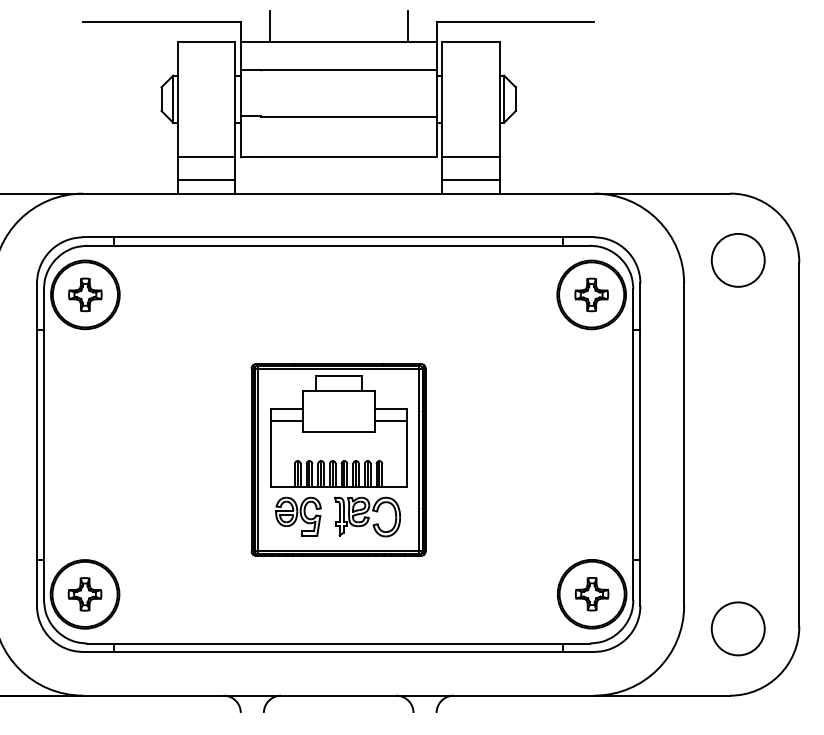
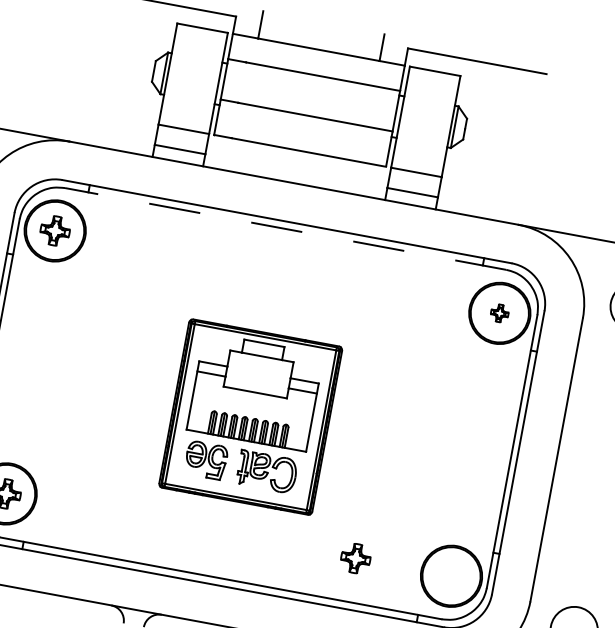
line: (338, 245) -> (285, 228), solid -> dashed
part: (591, 294) -> (499, 312), size x0.6
part: (592, 594) -> (356, 558), moved

